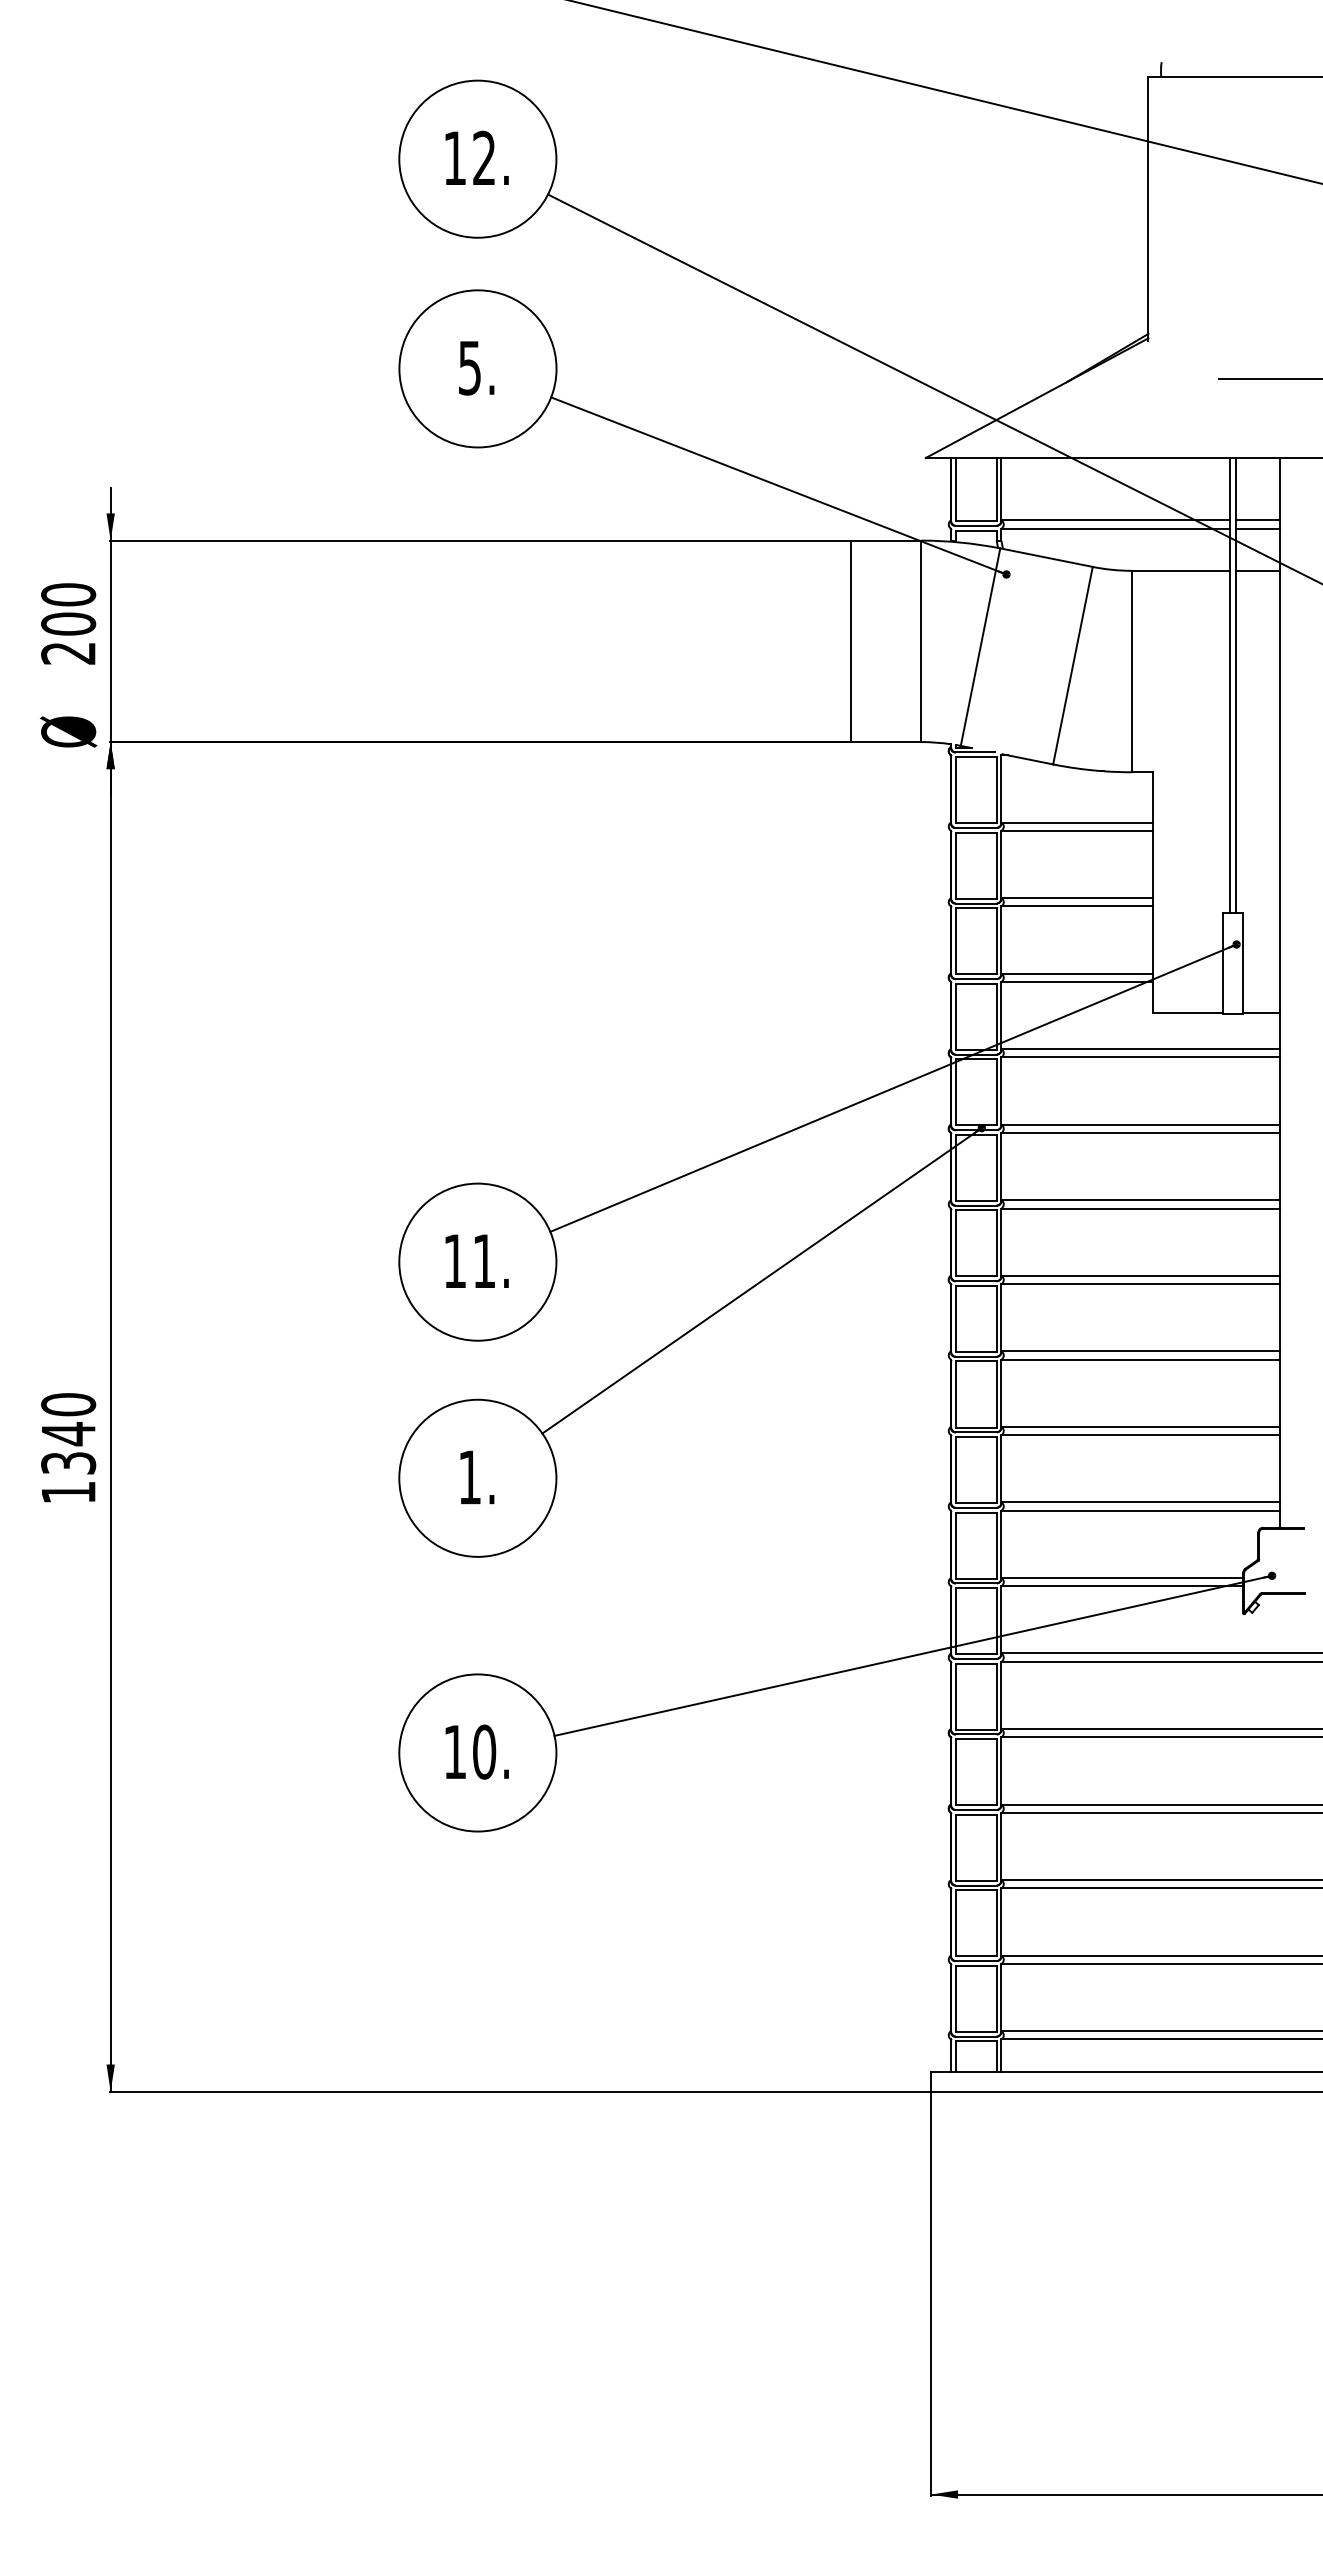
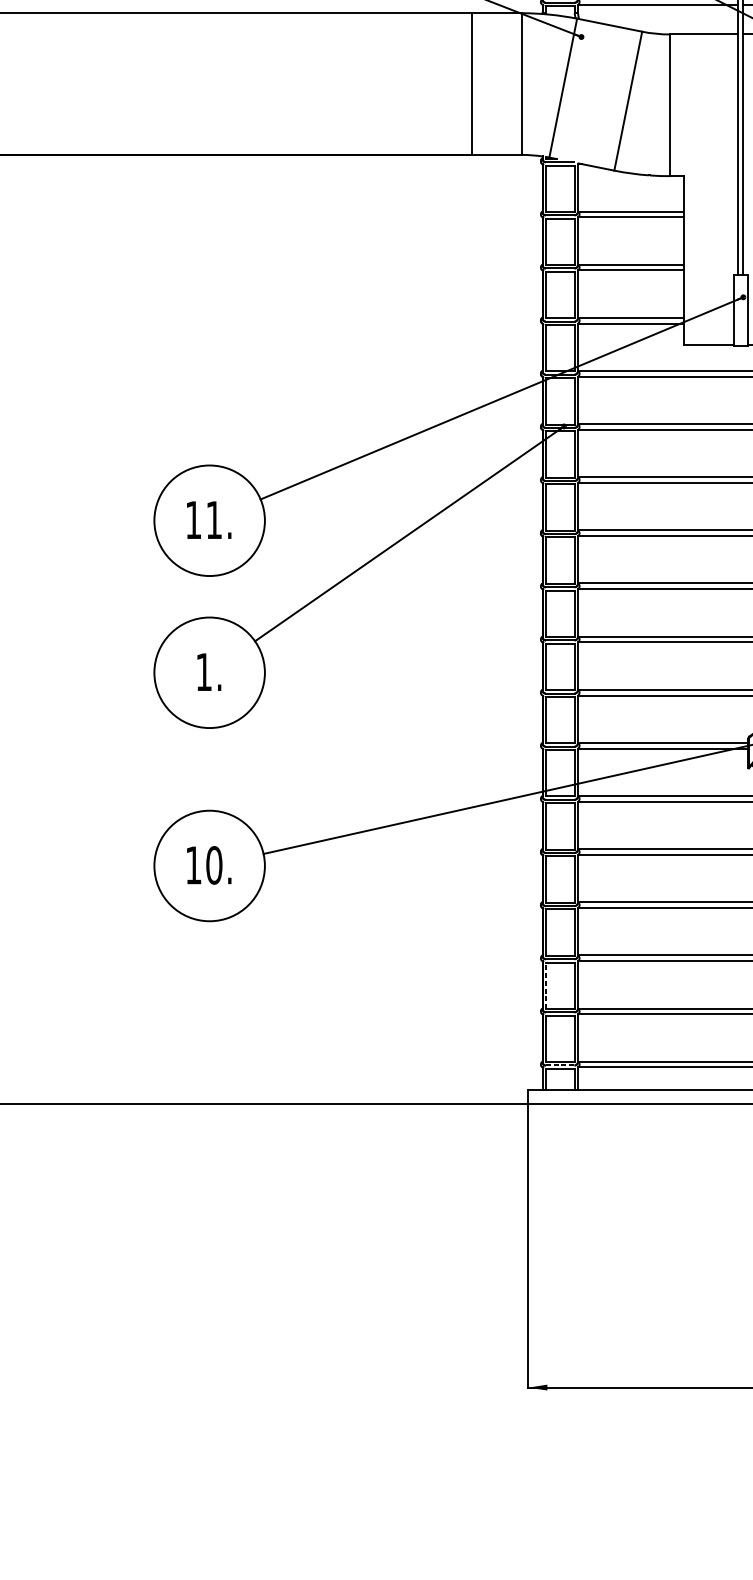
line: (955, 1922) -> (545, 985), solid -> dashed
line: (976, 2036) -> (560, 1065), solid -> dashed

